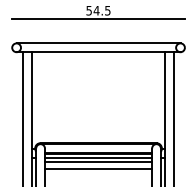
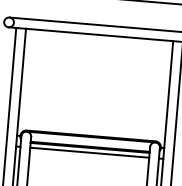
line: (98, 162) -> (89, 157), removed
line: (98, 169) -> (88, 165), removed

